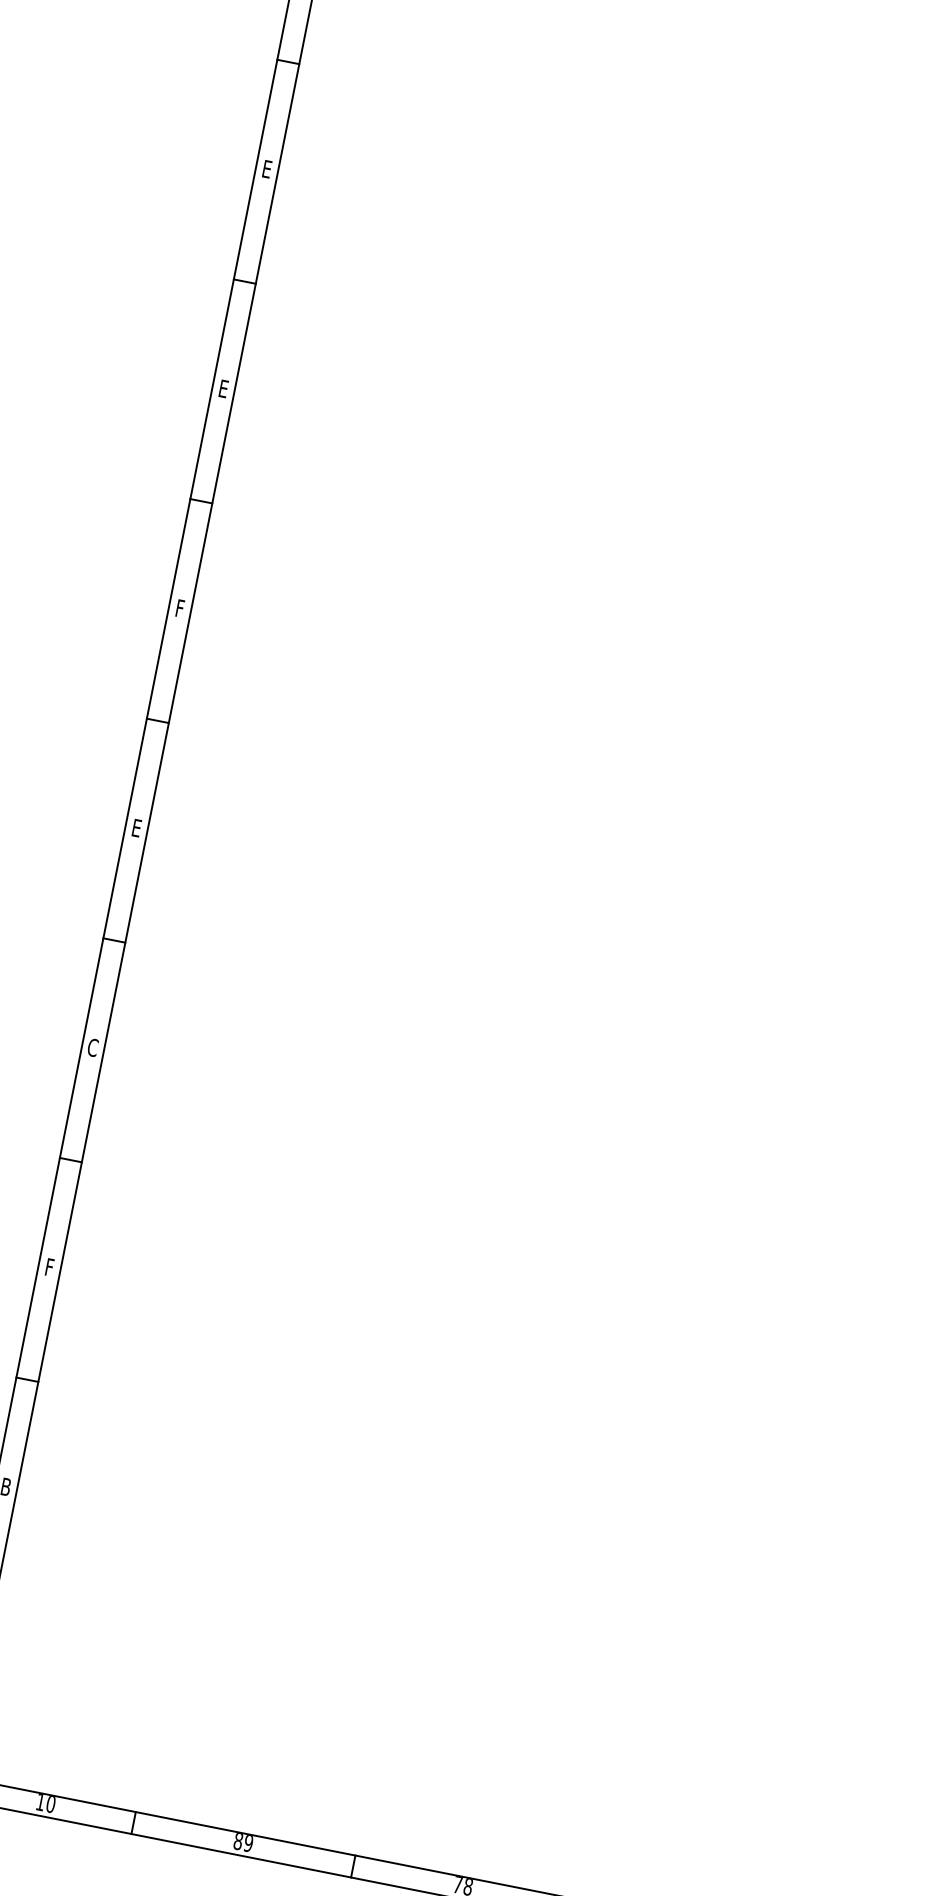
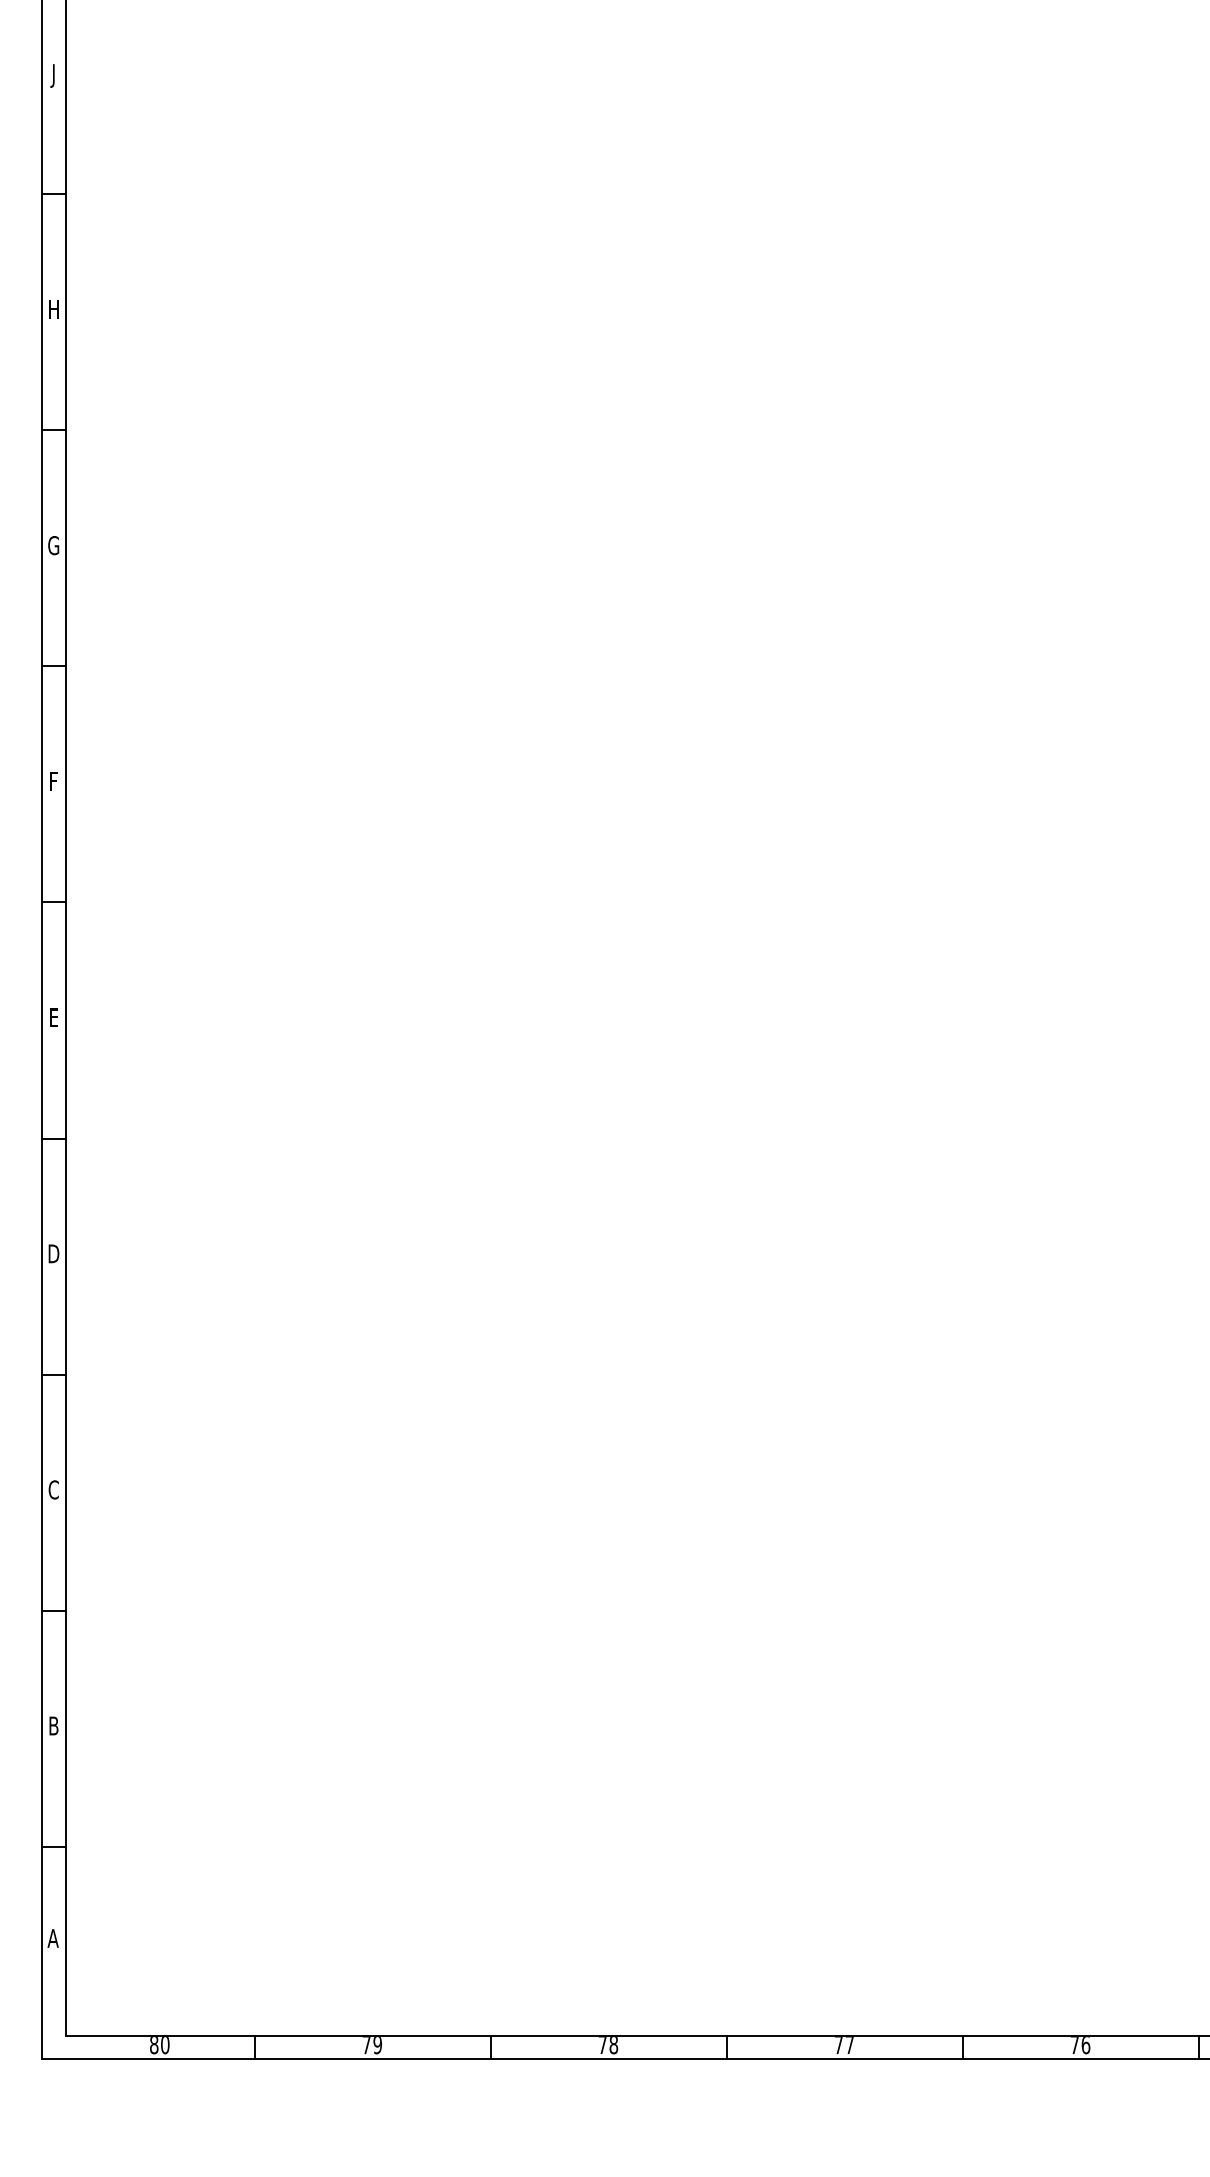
text: (266, 169) -> (53, 309), E -> H
text: (223, 388) -> (53, 545), E -> G
text: (92, 1047) -> (53, 1253), C -> D
text: (49, 1266) -> (53, 1489), F -> C
text: (40, 1802) -> (154, 2045), 10 -> 80
text: (238, 1841) -> (366, 2045), 89 -> 79

